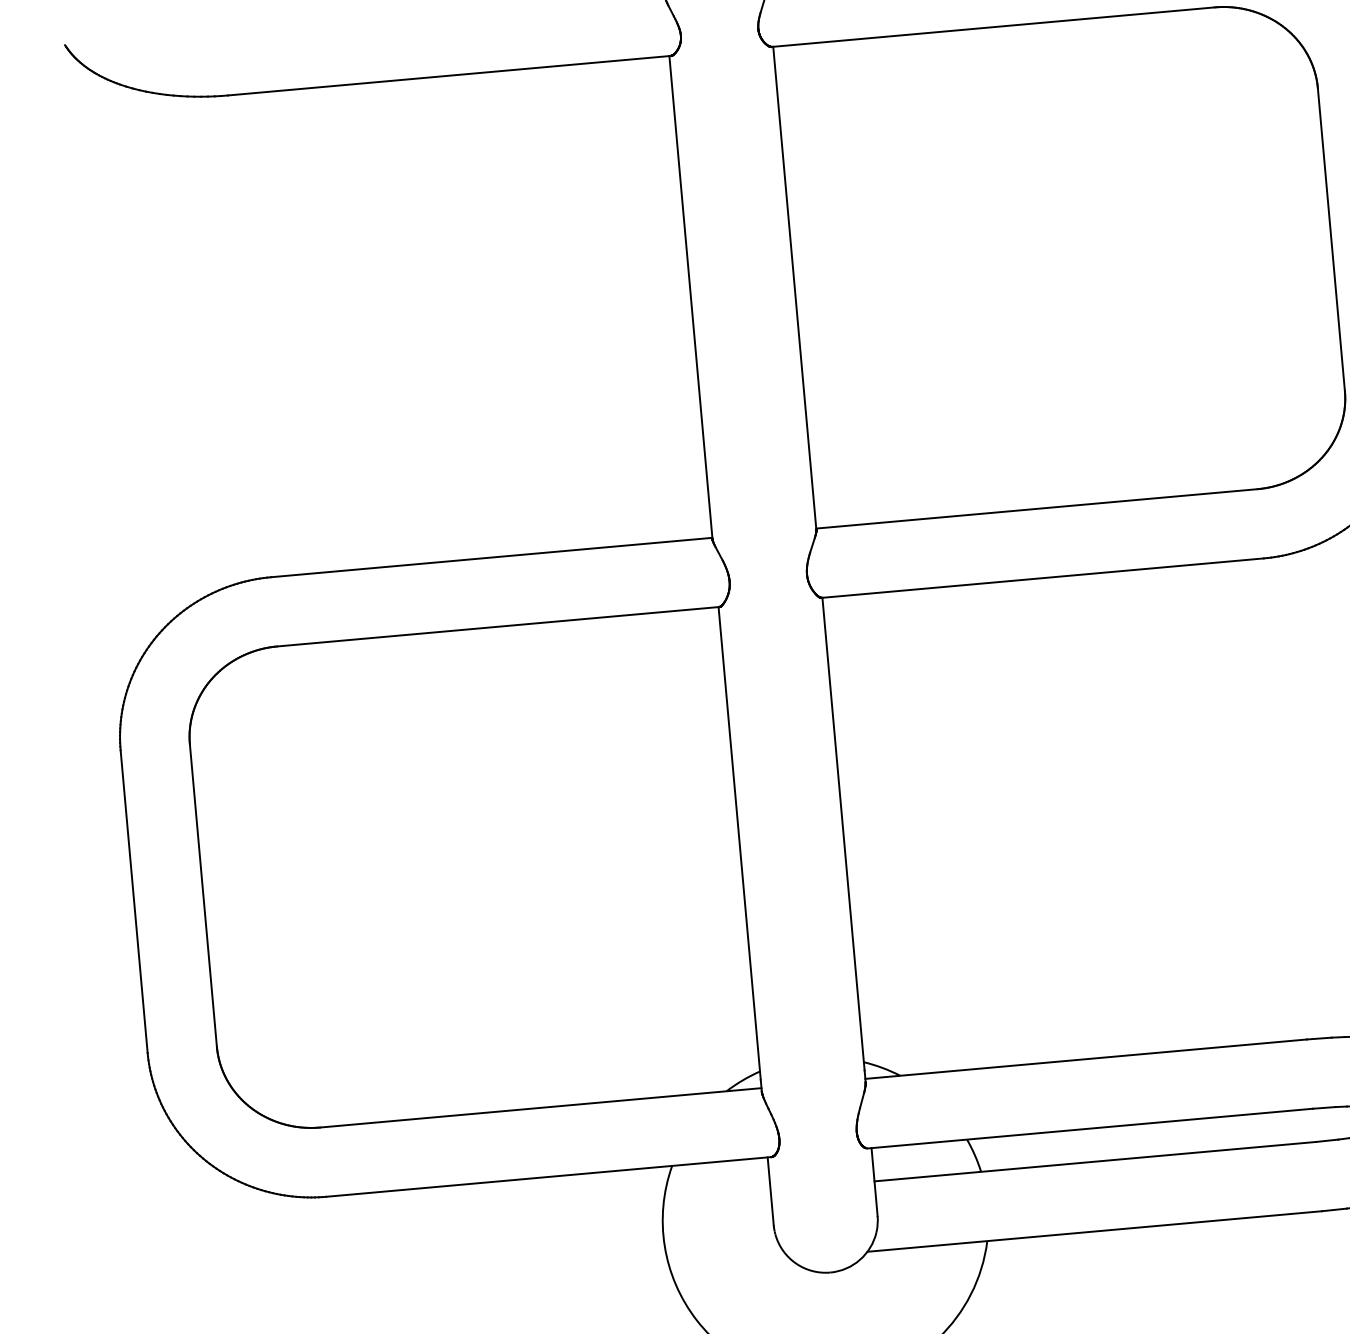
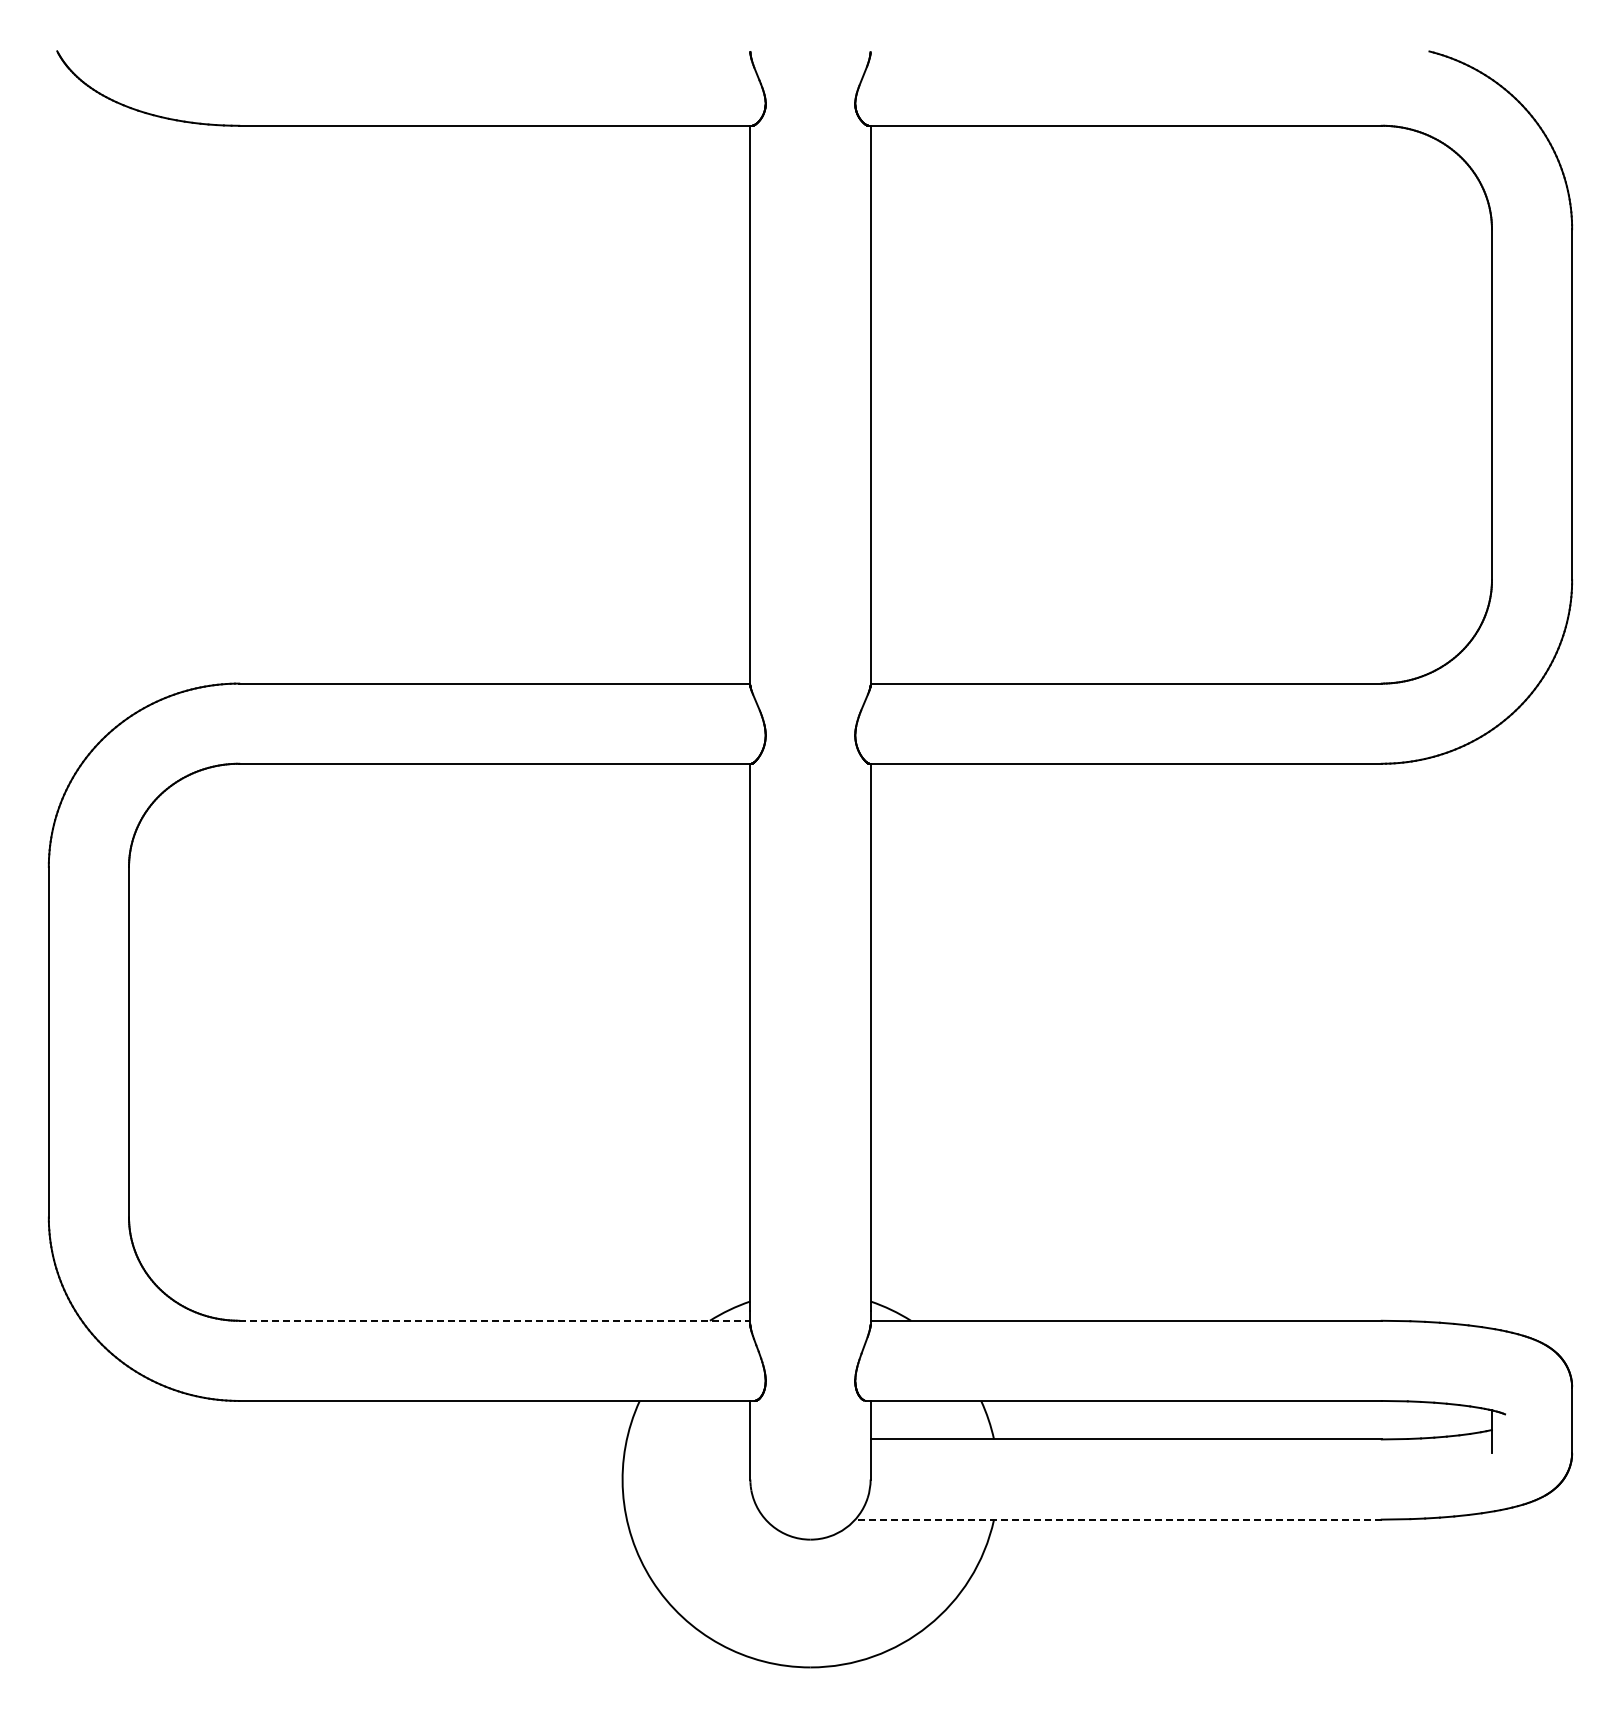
line: (540, 1107) -> (494, 1320), solid -> dashed
line: (1094, 1231) -> (1118, 1519), solid -> dashed

